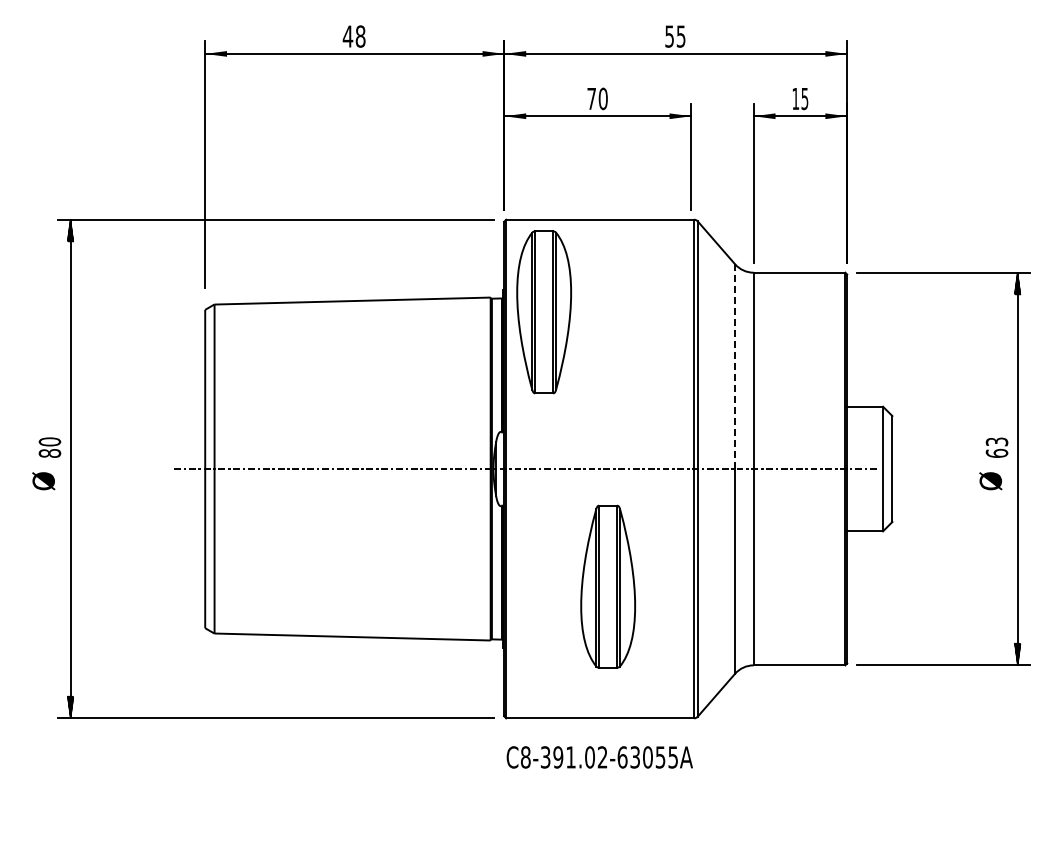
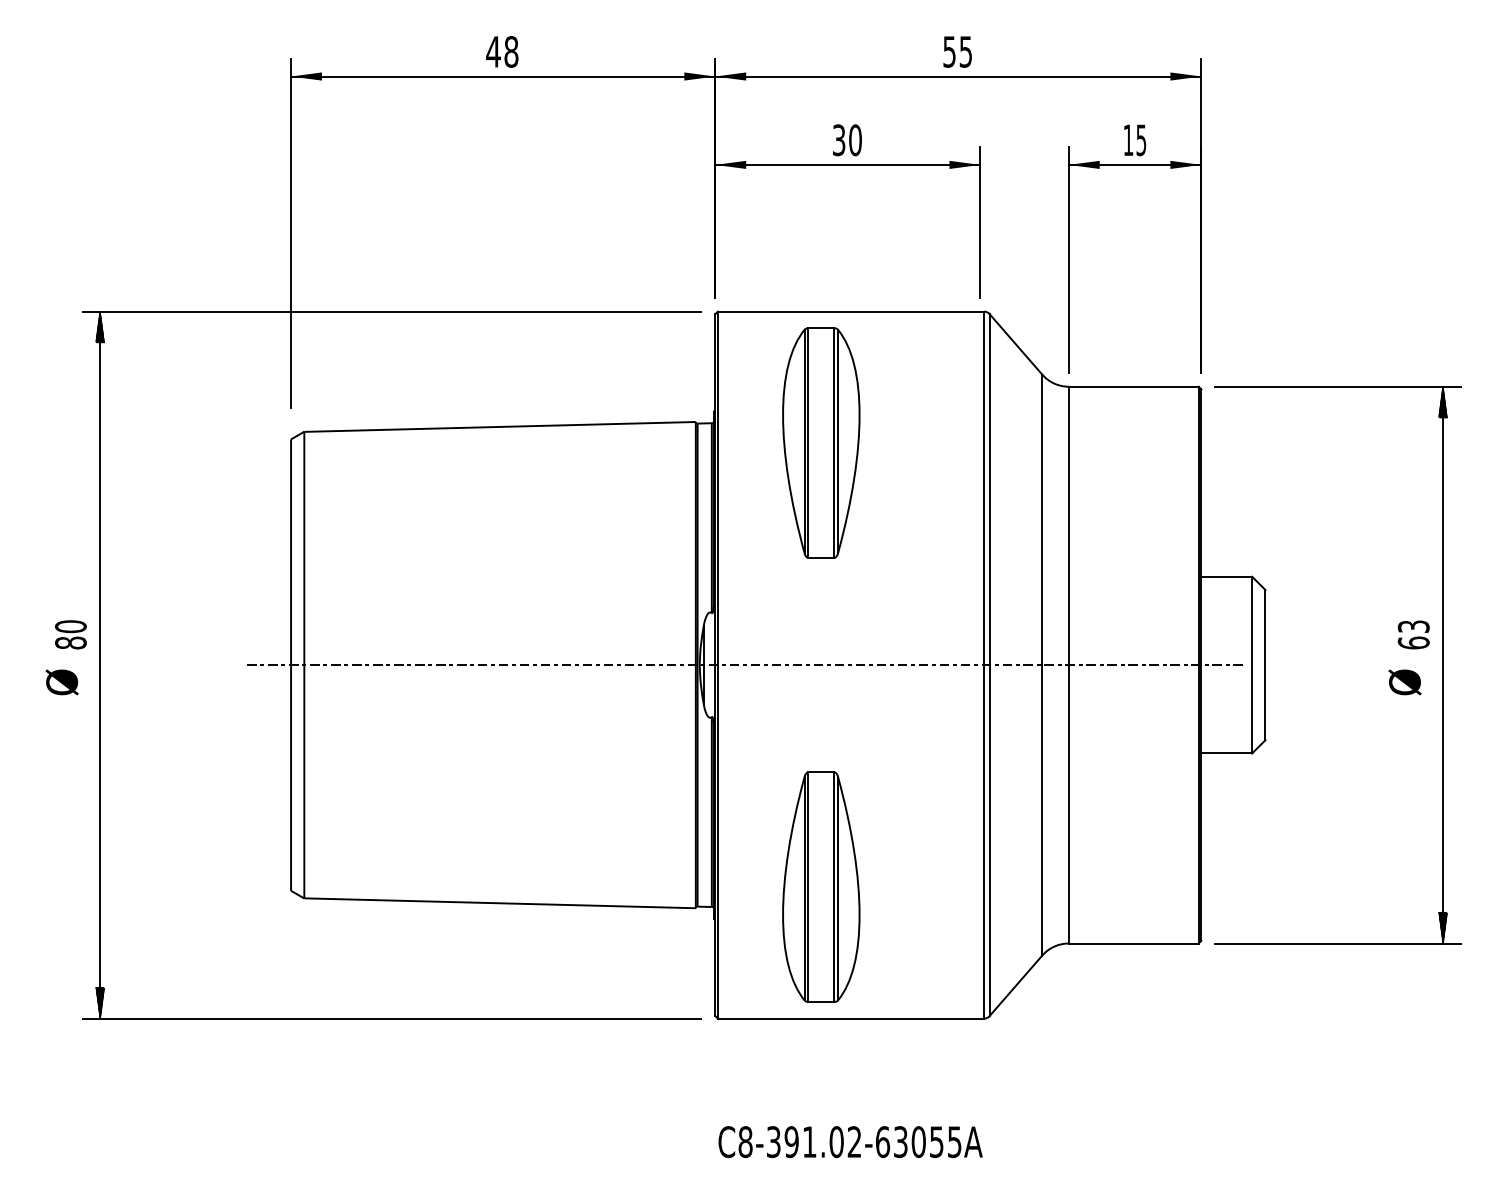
text: (591, 98) -> (838, 139), 70 -> 30
part: (543, 312) -> (820, 443), moved
line: (735, 366) -> (1042, 519), dashed -> solid
part: (607, 586) -> (820, 886), moved
text: (599, 757) -> (850, 1142), moved

